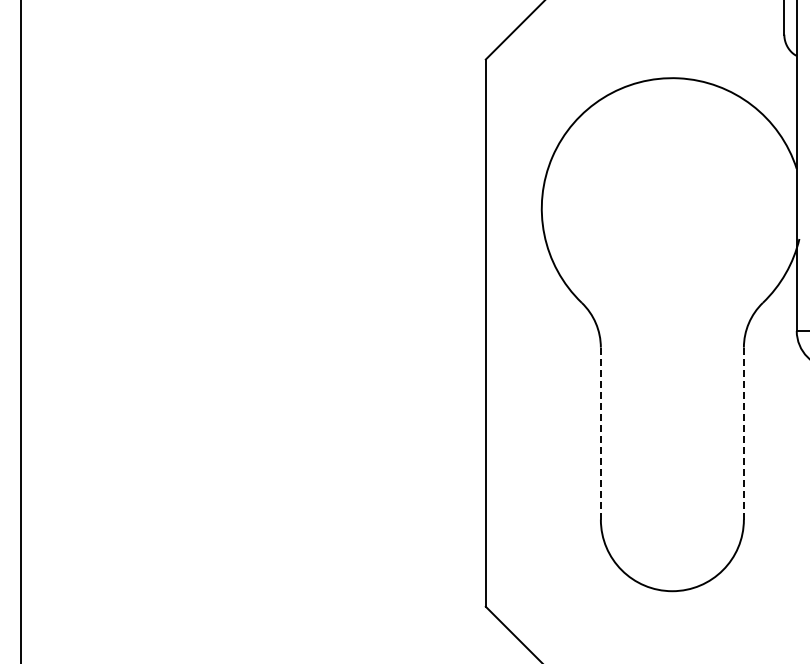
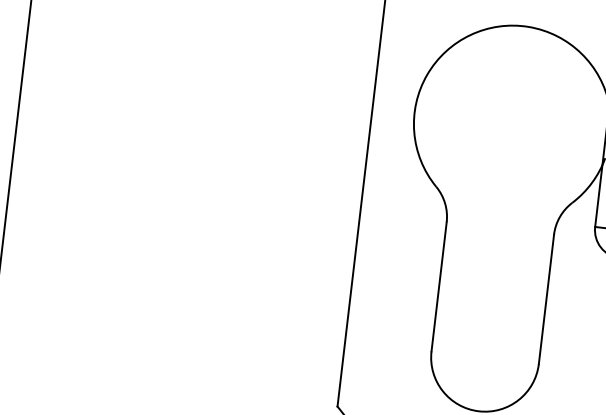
line: (600, 433) -> (438, 286), dashed -> solid
line: (743, 434) -> (546, 299), dashed -> solid

